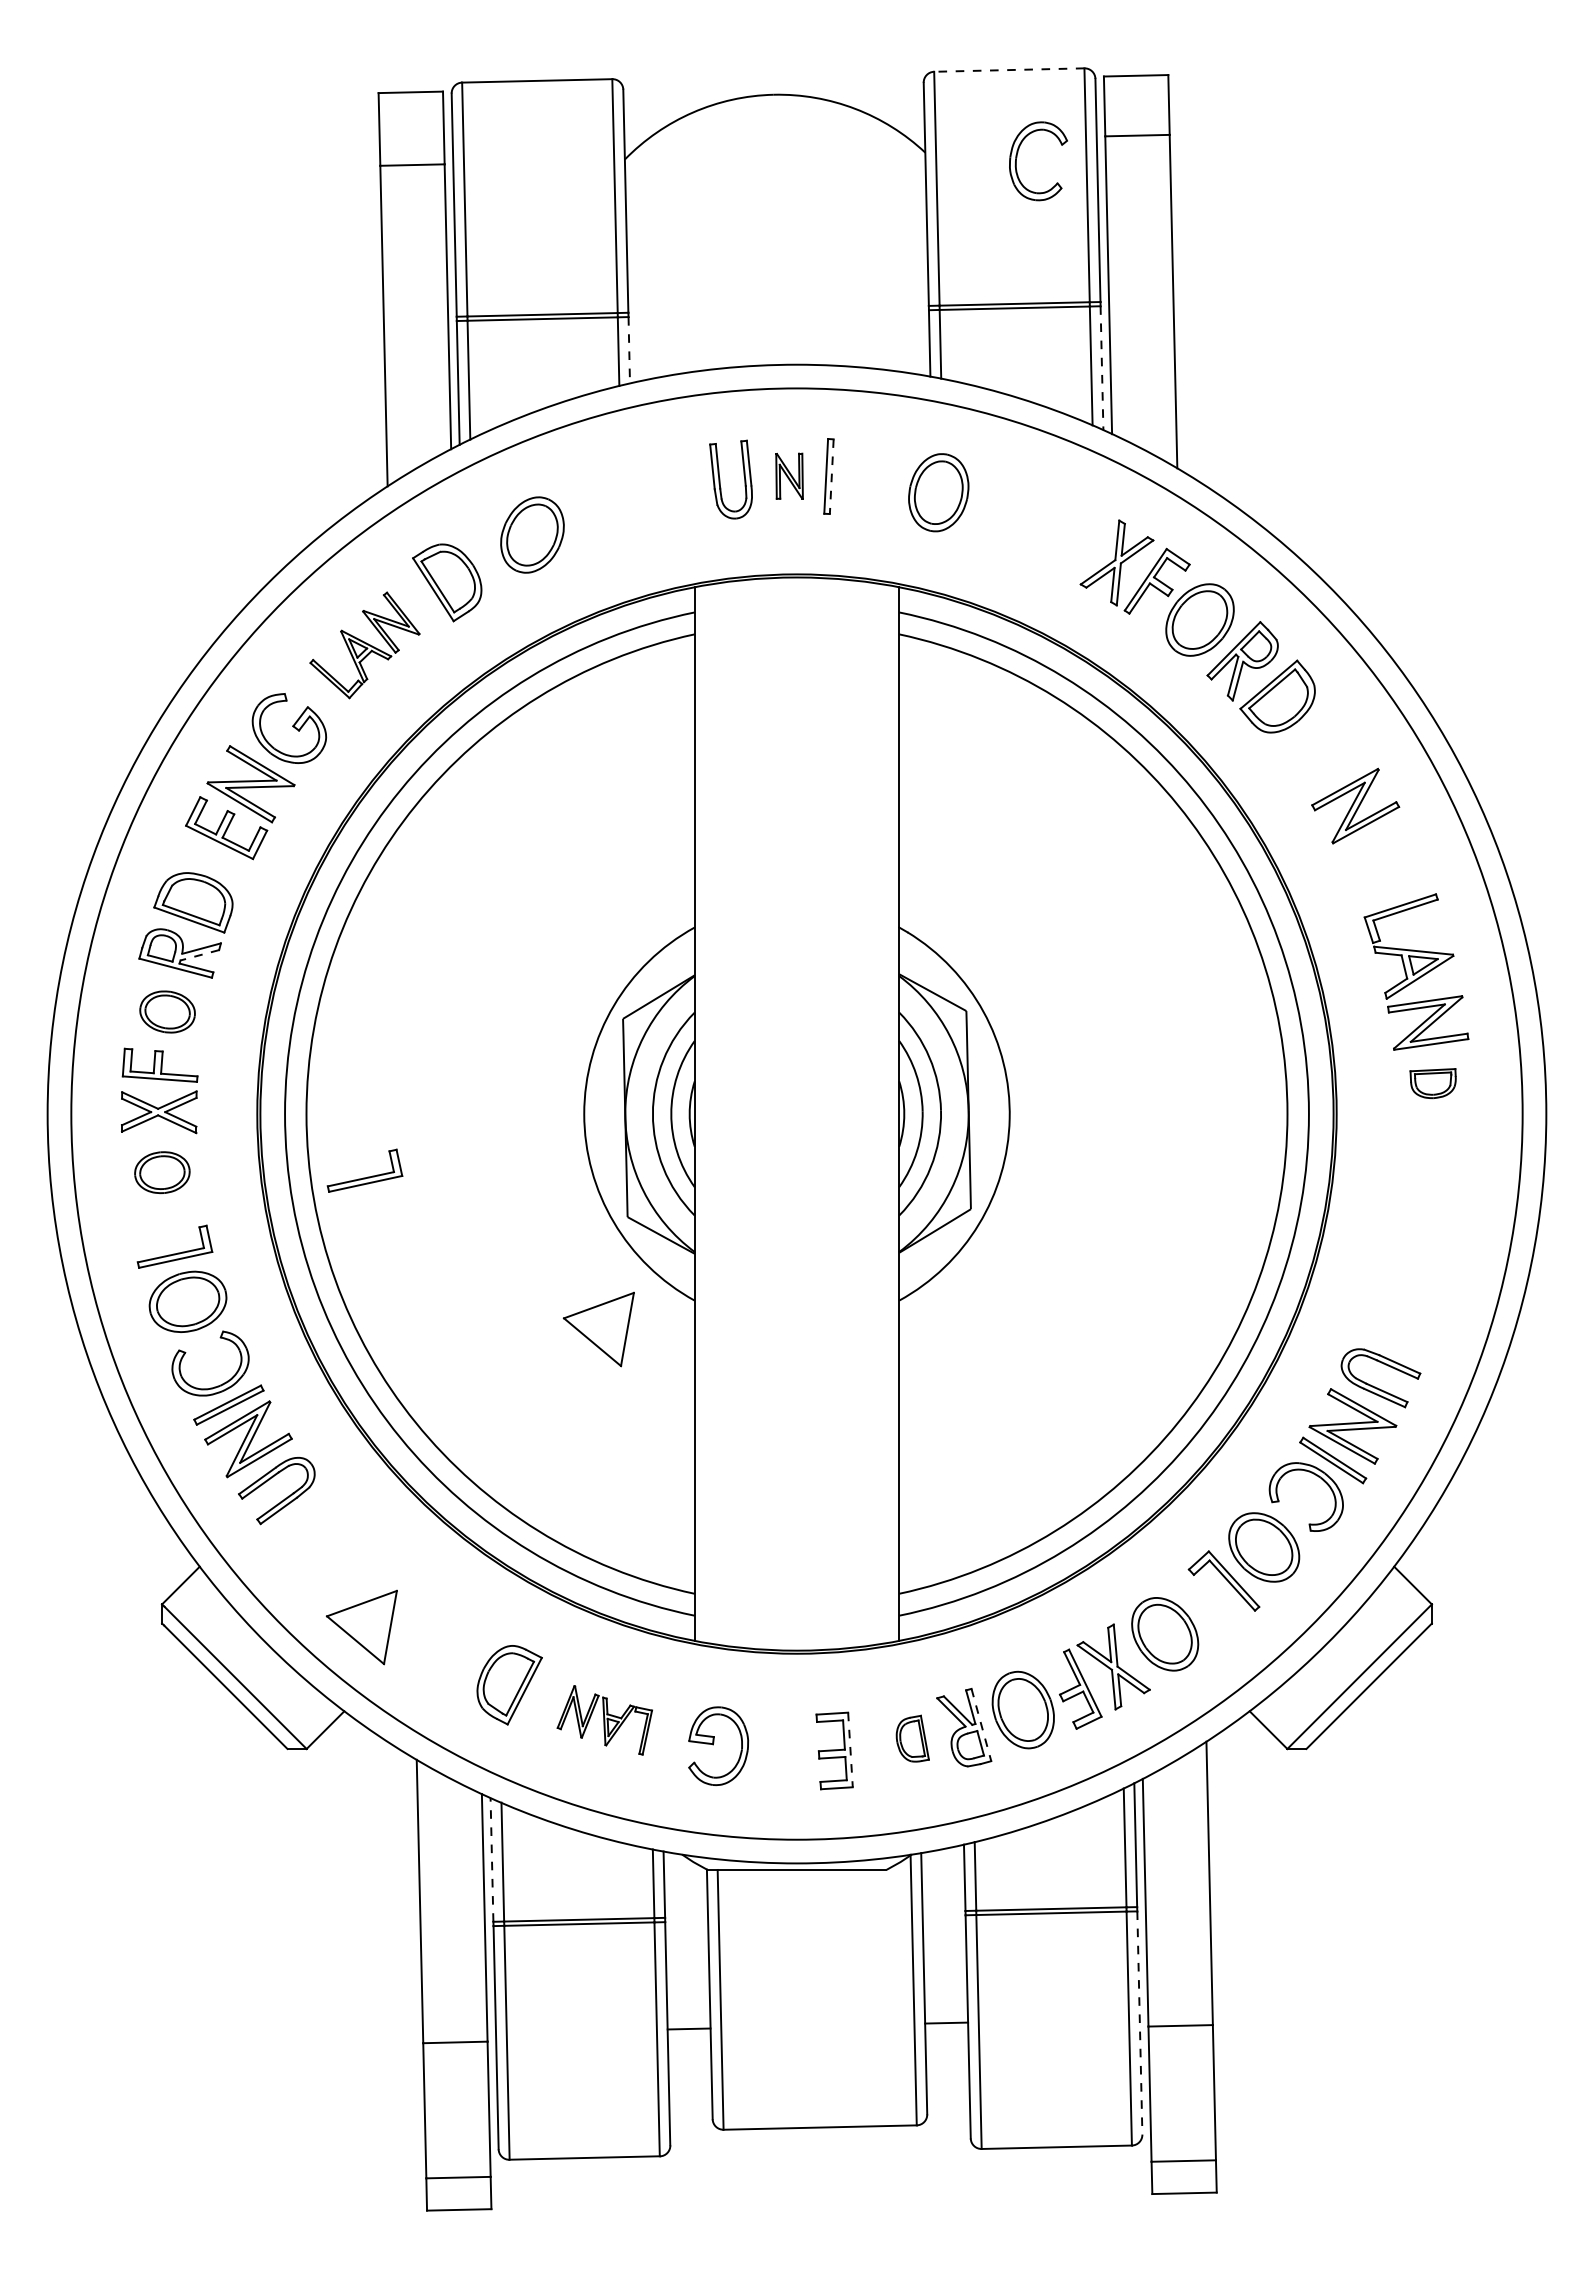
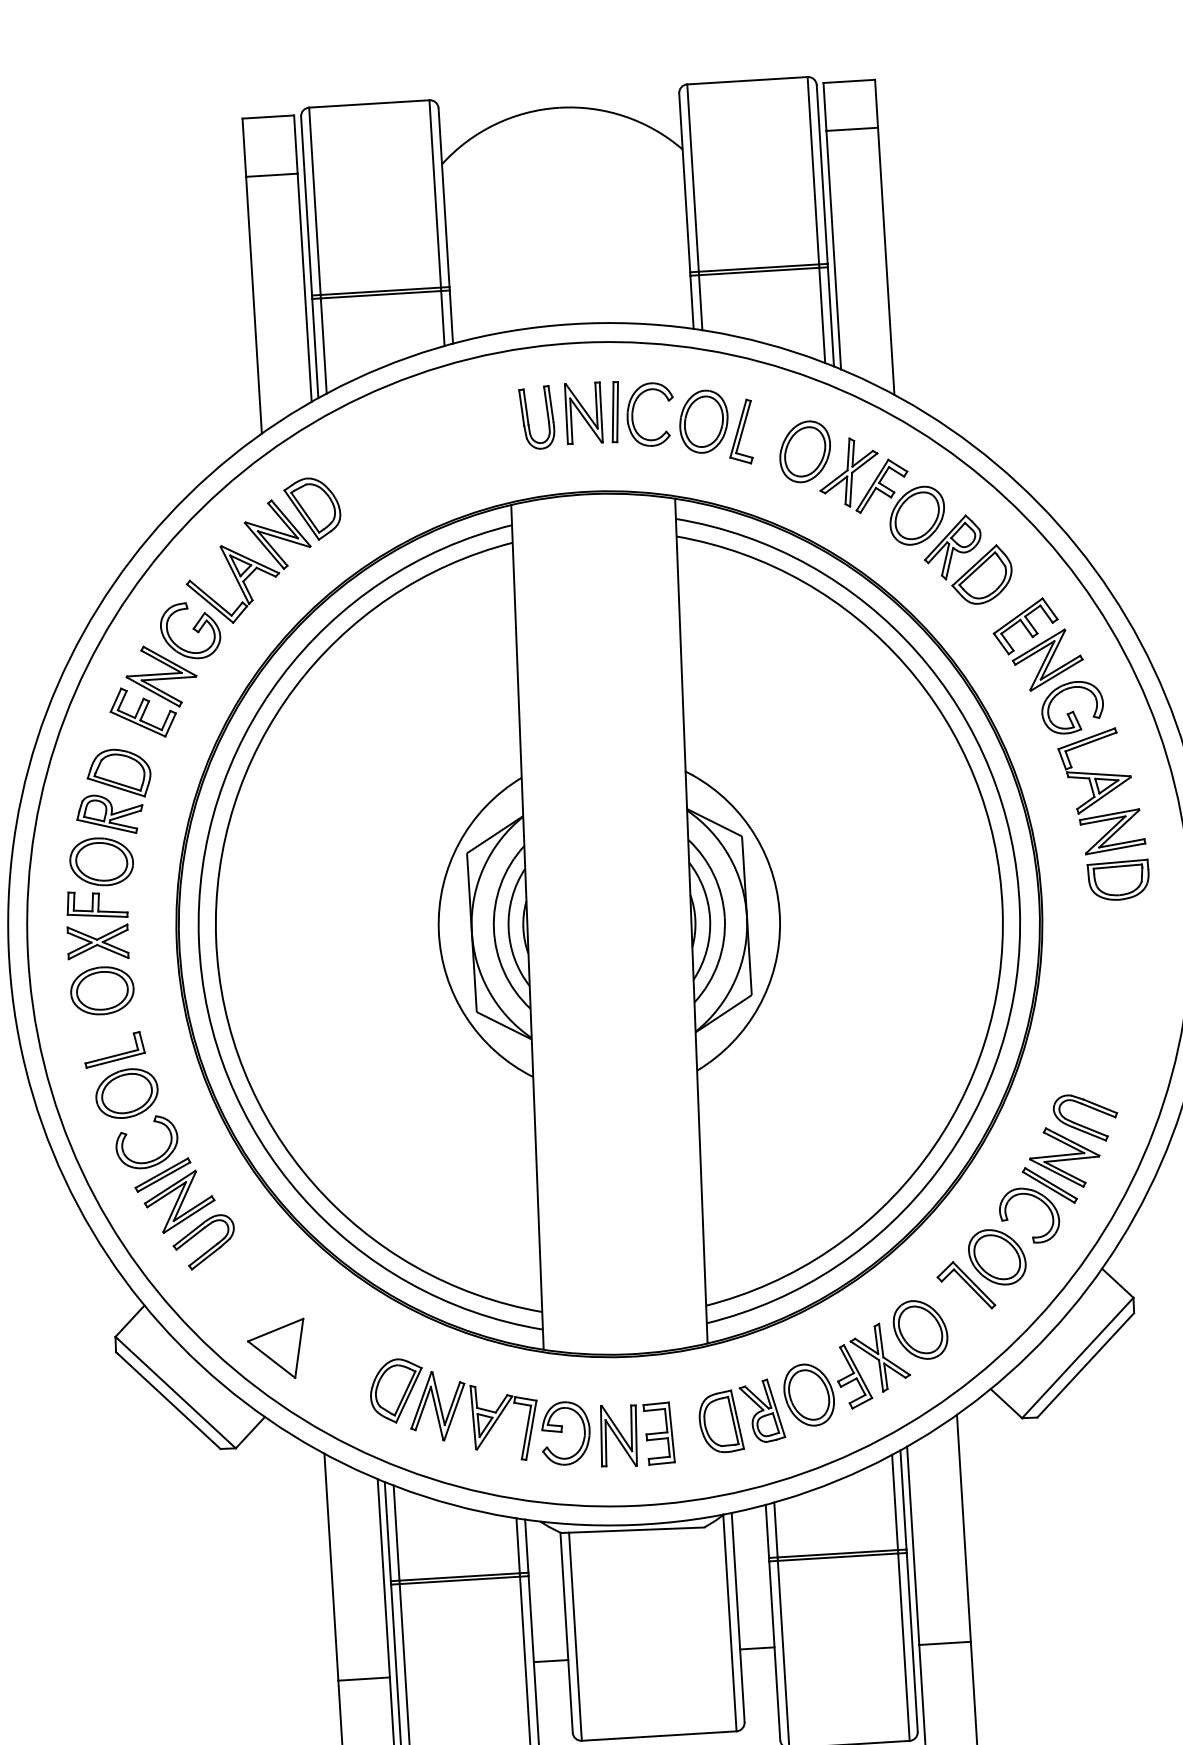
line: (1008, 70) -> (746, 81), dashed -> solid
part: (1017, 157) -> (633, 412), moved
line: (629, 350) -> (451, 317), dashed -> solid
line: (1102, 368) -> (831, 317), dashed -> solid
part: (789, 475) -> (583, 412), size x1.67
line: (831, 477) -> (617, 412), dashed -> solid
part: (984, 506) -> (741, 431), added
part: (532, 534) -> (805, 451), moved
part: (364, 645) -> (248, 561), size x1.43
part: (1329, 762) -> (1025, 626), added
part: (1384, 866) -> (1072, 707), added
line: (199, 955) -> (125, 815), dashed -> solid
part: (167, 1011) -> (101, 861), size x1.43
part: (1432, 1083) -> (1117, 880), size x1.67
part: (162, 1172) -> (102, 990), size x1.43
part: (367, 1176) -> (266, 987), removed
part: (598, 1329) -> (456, 1103), removed
part: (604, 1720) -> (473, 1416), size x1.67
line: (981, 1725) -> (776, 1408), dashed -> solid
part: (912, 1738) -> (721, 1421), size x1.67
line: (850, 1750) -> (671, 1432), dashed -> solid
part: (784, 1751) -> (619, 1435), added
line: (491, 1859) -> (387, 1531), dashed -> solid
line: (1139, 2022) -> (911, 1642), dashed -> solid

